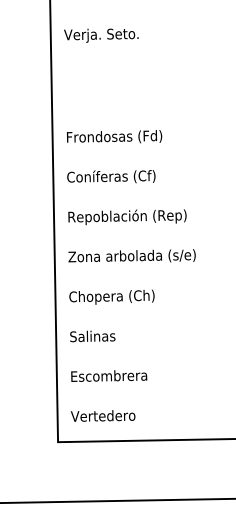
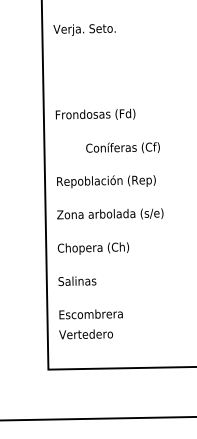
text: (111, 176) -> (123, 147), moved
text: (102, 415) -> (85, 333), moved

